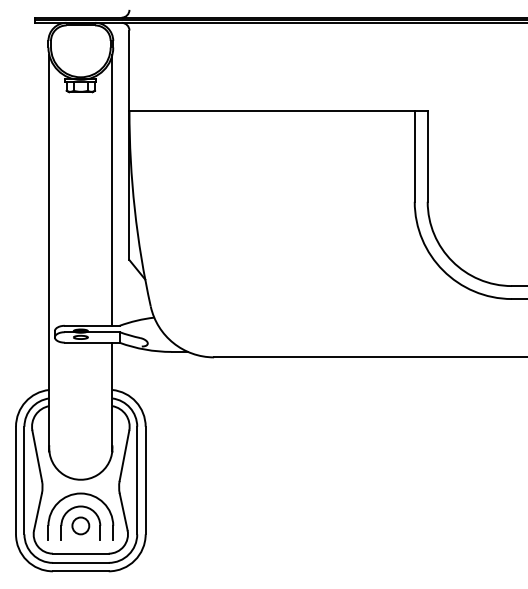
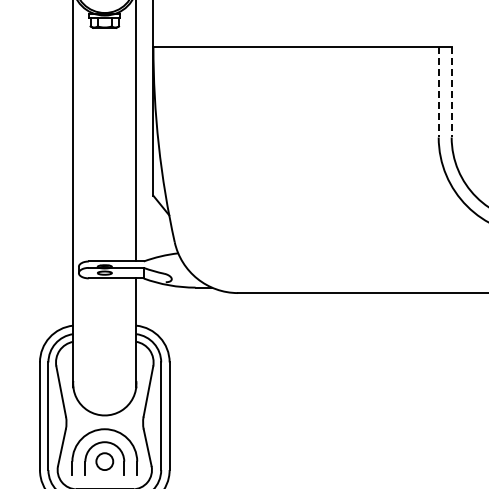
line: (414, 156) -> (438, 92), solid -> dashed
line: (427, 156) -> (451, 92), solid -> dashed

